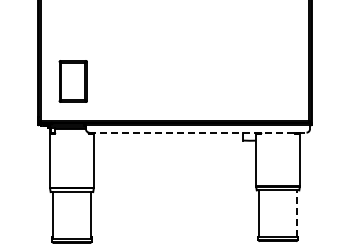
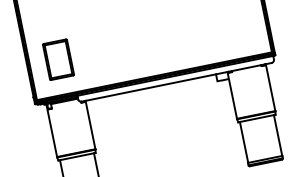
line: (197, 132) -> (176, 82), dashed -> solid
line: (297, 213) -> (278, 135), dashed -> solid

